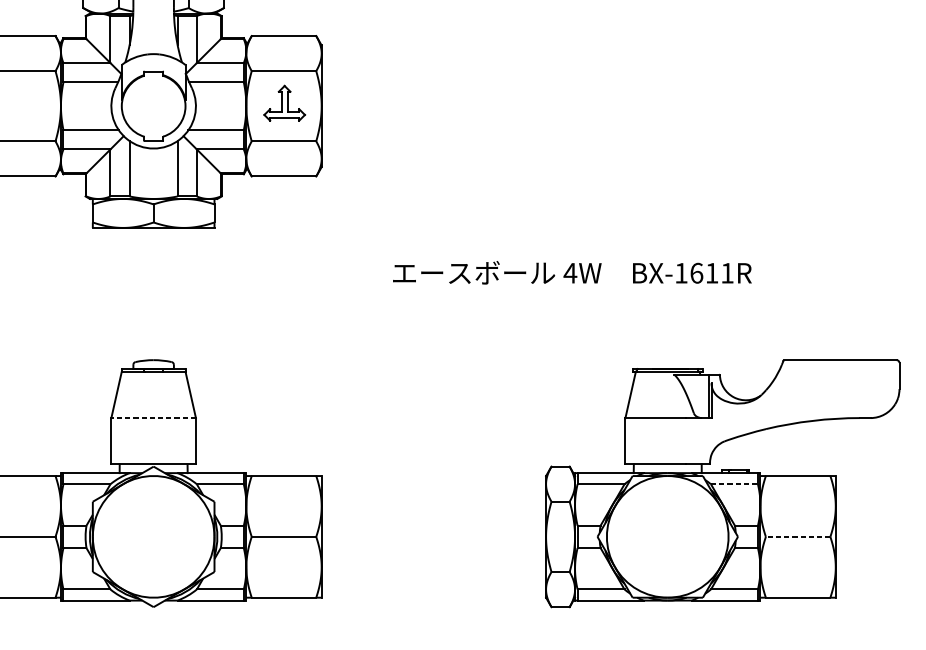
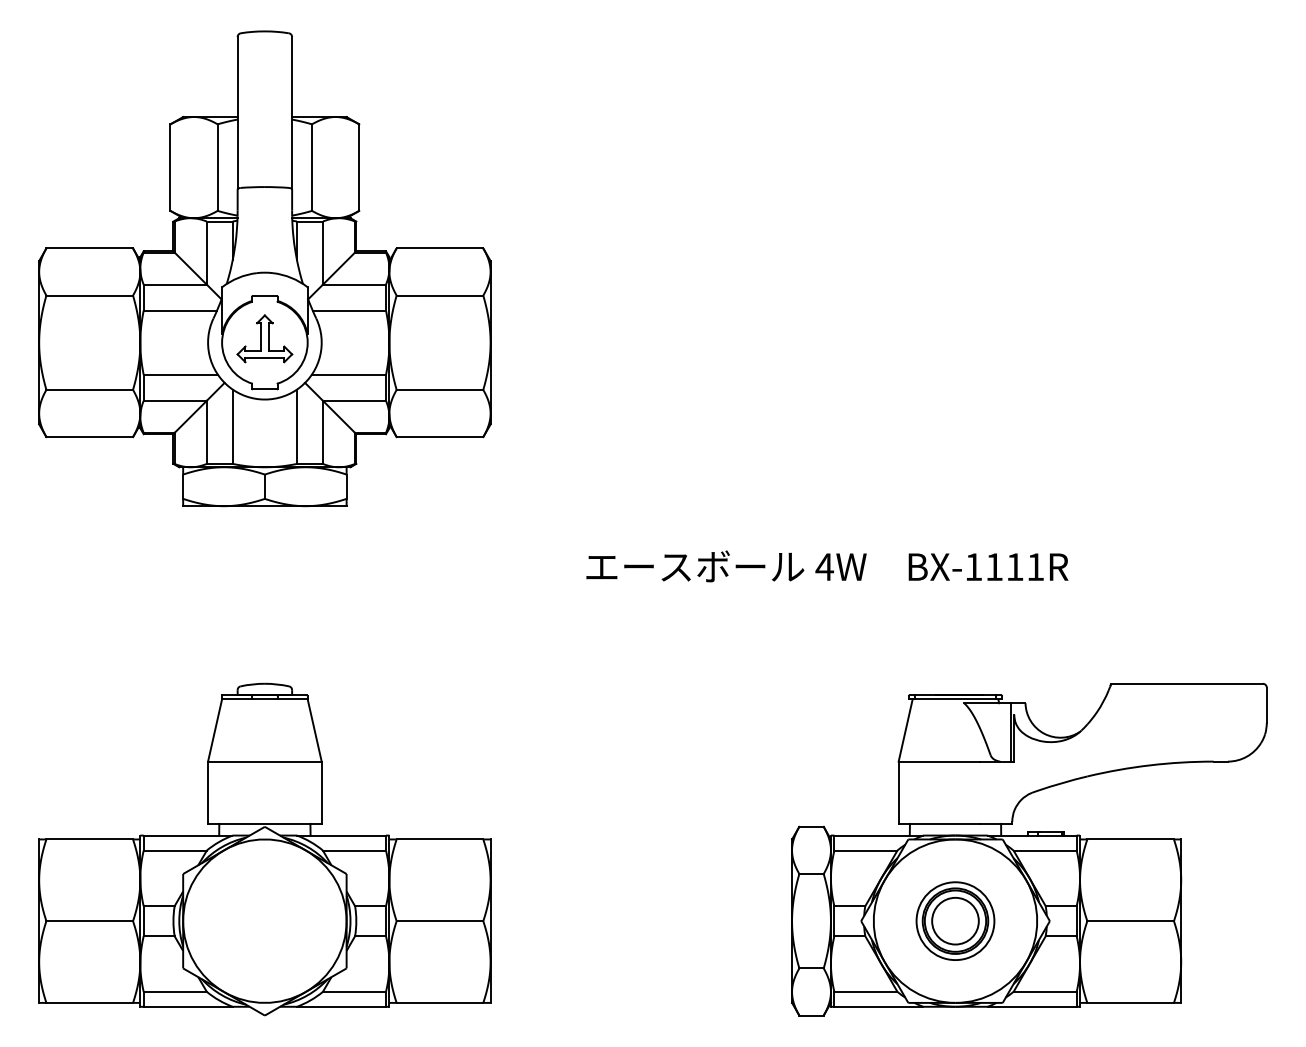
part: (284, 103) -> (264, 338), moved
text: (696, 273) -> (994, 567), BX-1611R -> BX-1111R
line: (153, 417) -> (264, 761), dashed -> solid
line: (734, 484) -> (1045, 850), dashed -> solid
part: (667, 536) -> (955, 920), added
line: (798, 537) -> (1130, 921), dashed -> solid

